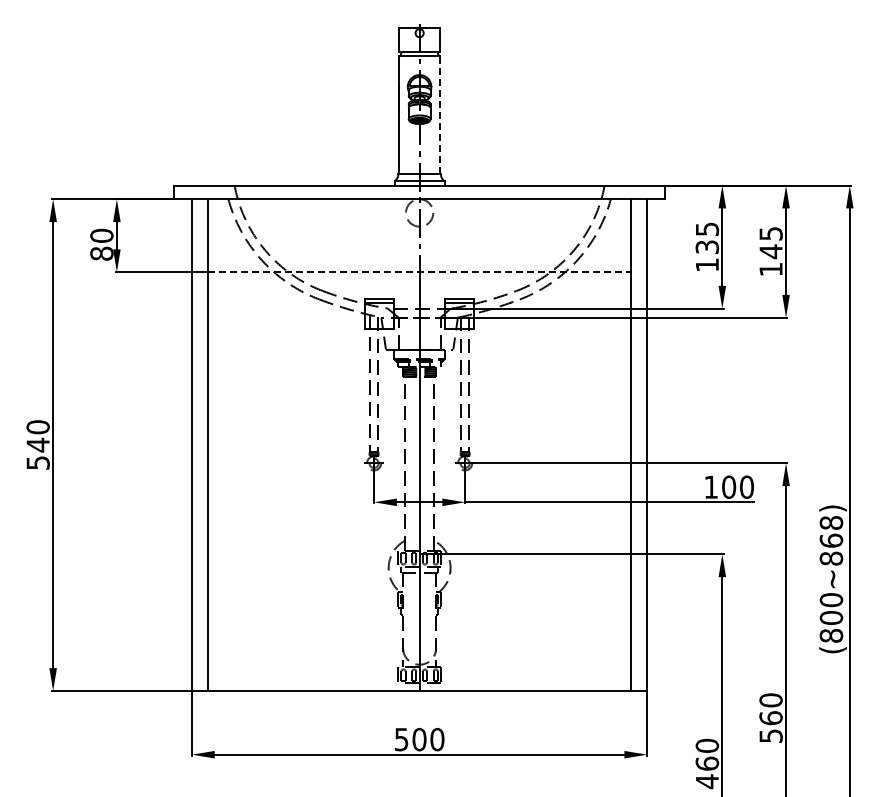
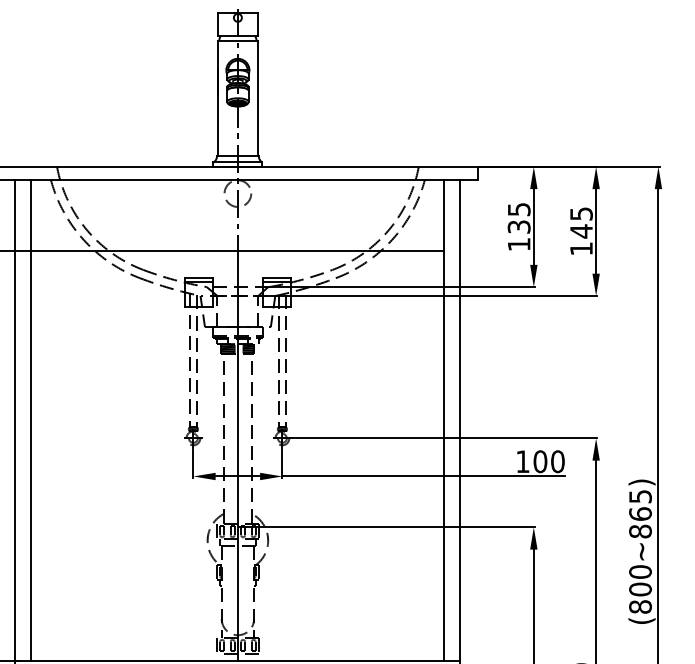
line: (440, 115) -> (258, 98), dashed -> solid
line: (420, 272) -> (238, 251), dashed -> solid
text: (831, 522) -> (640, 496), (800~868) -> (800~865)

